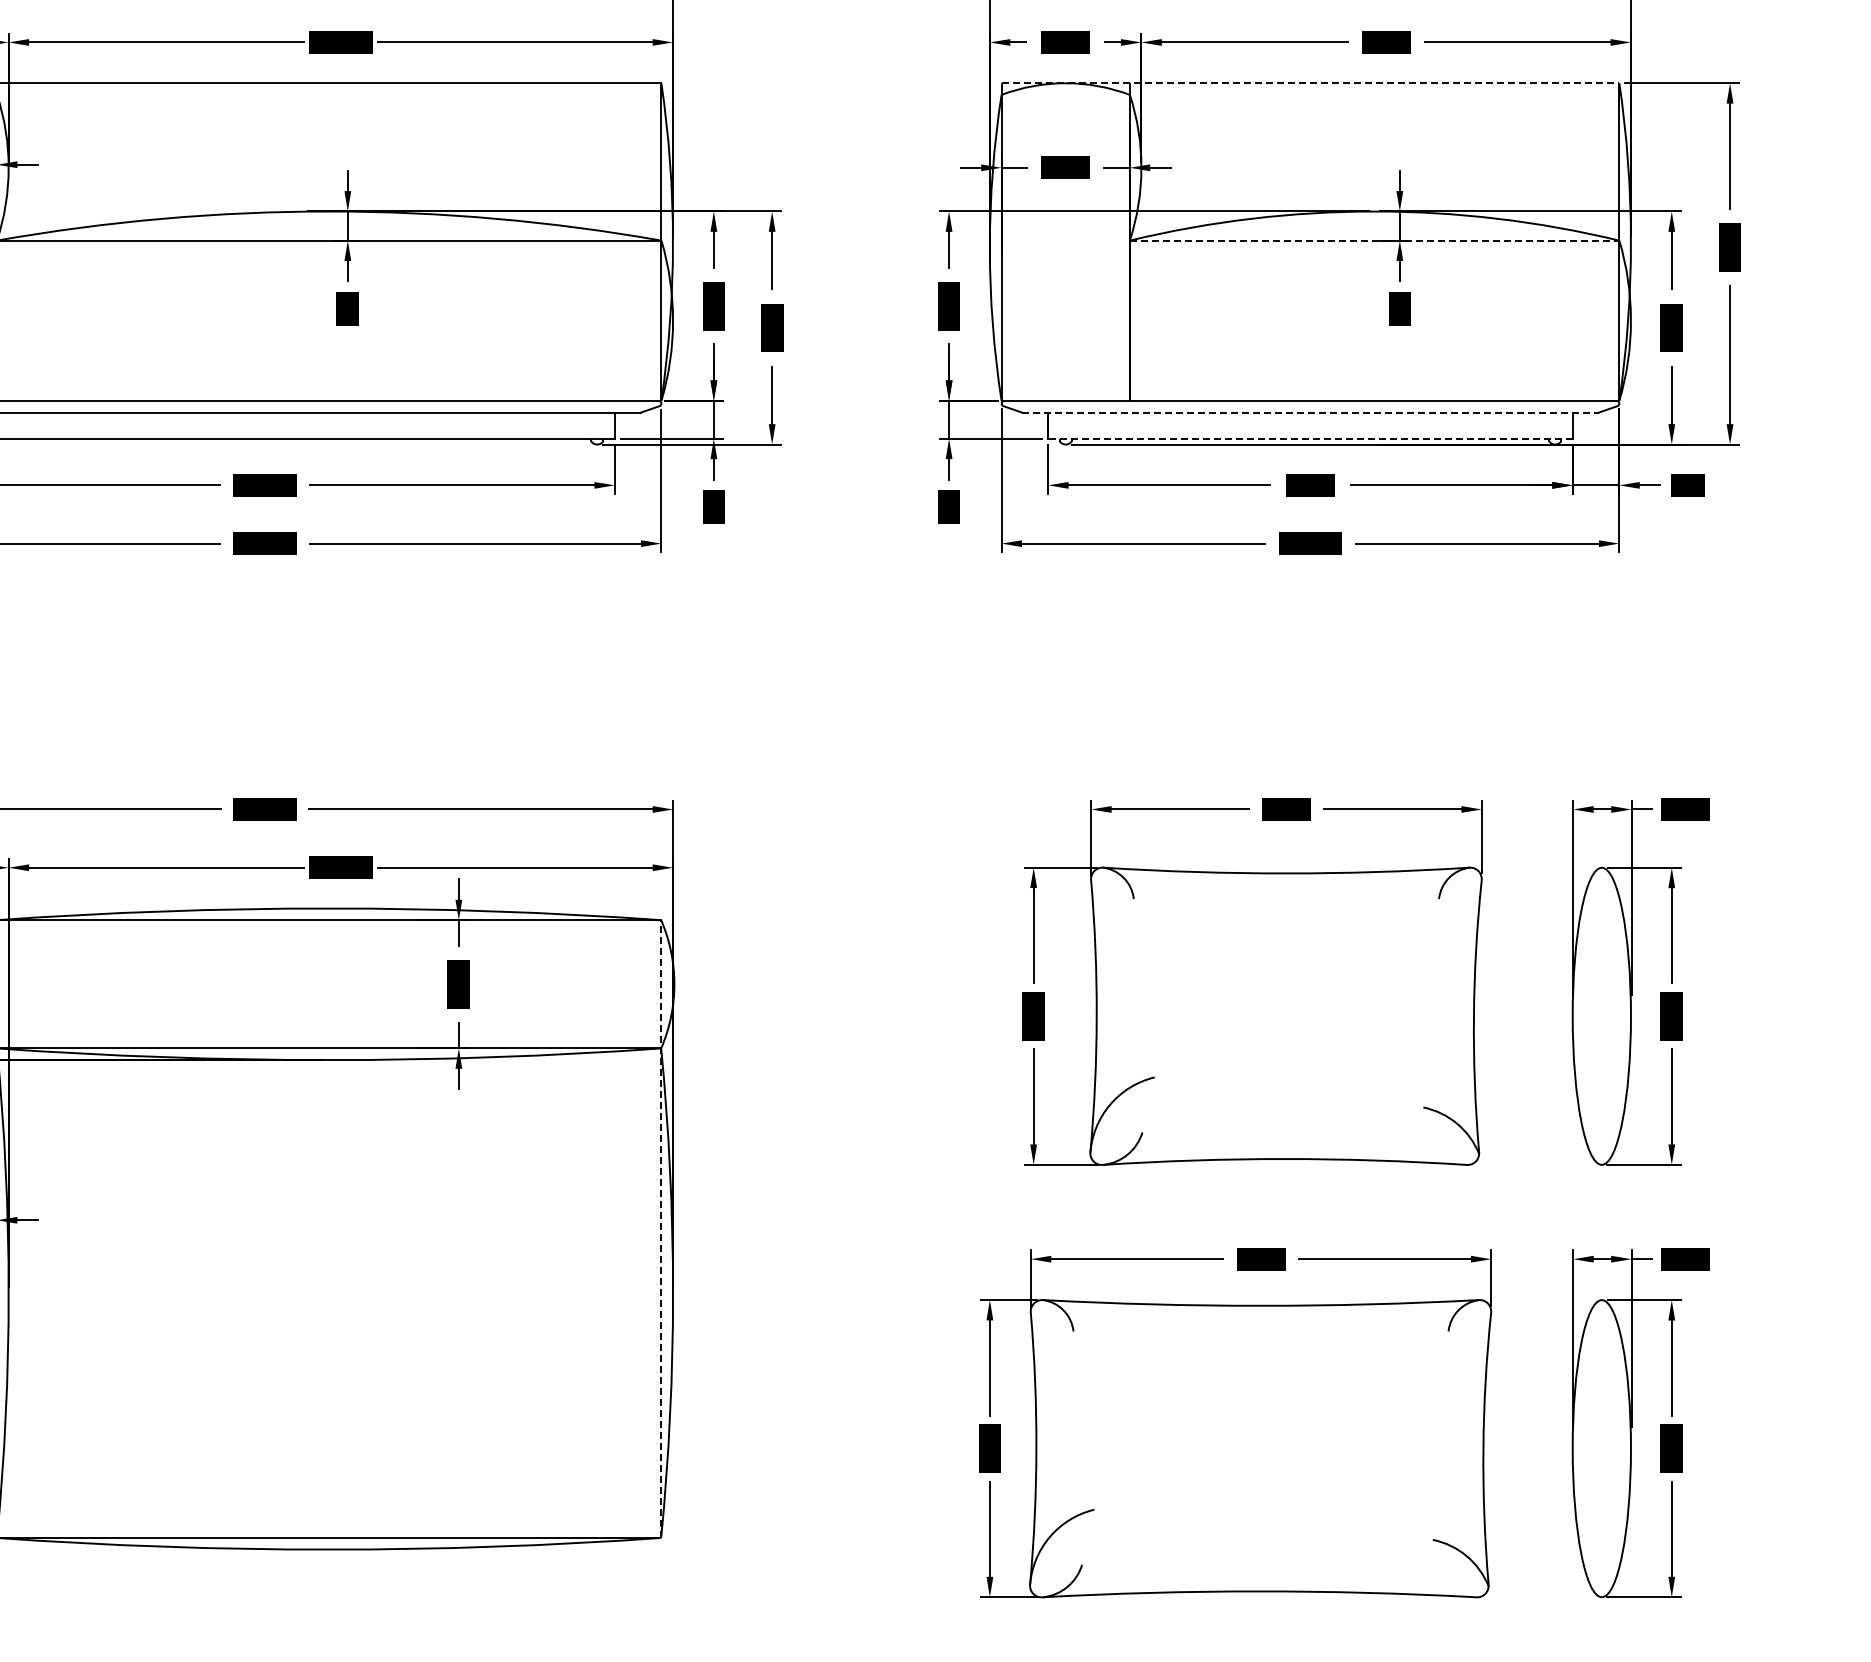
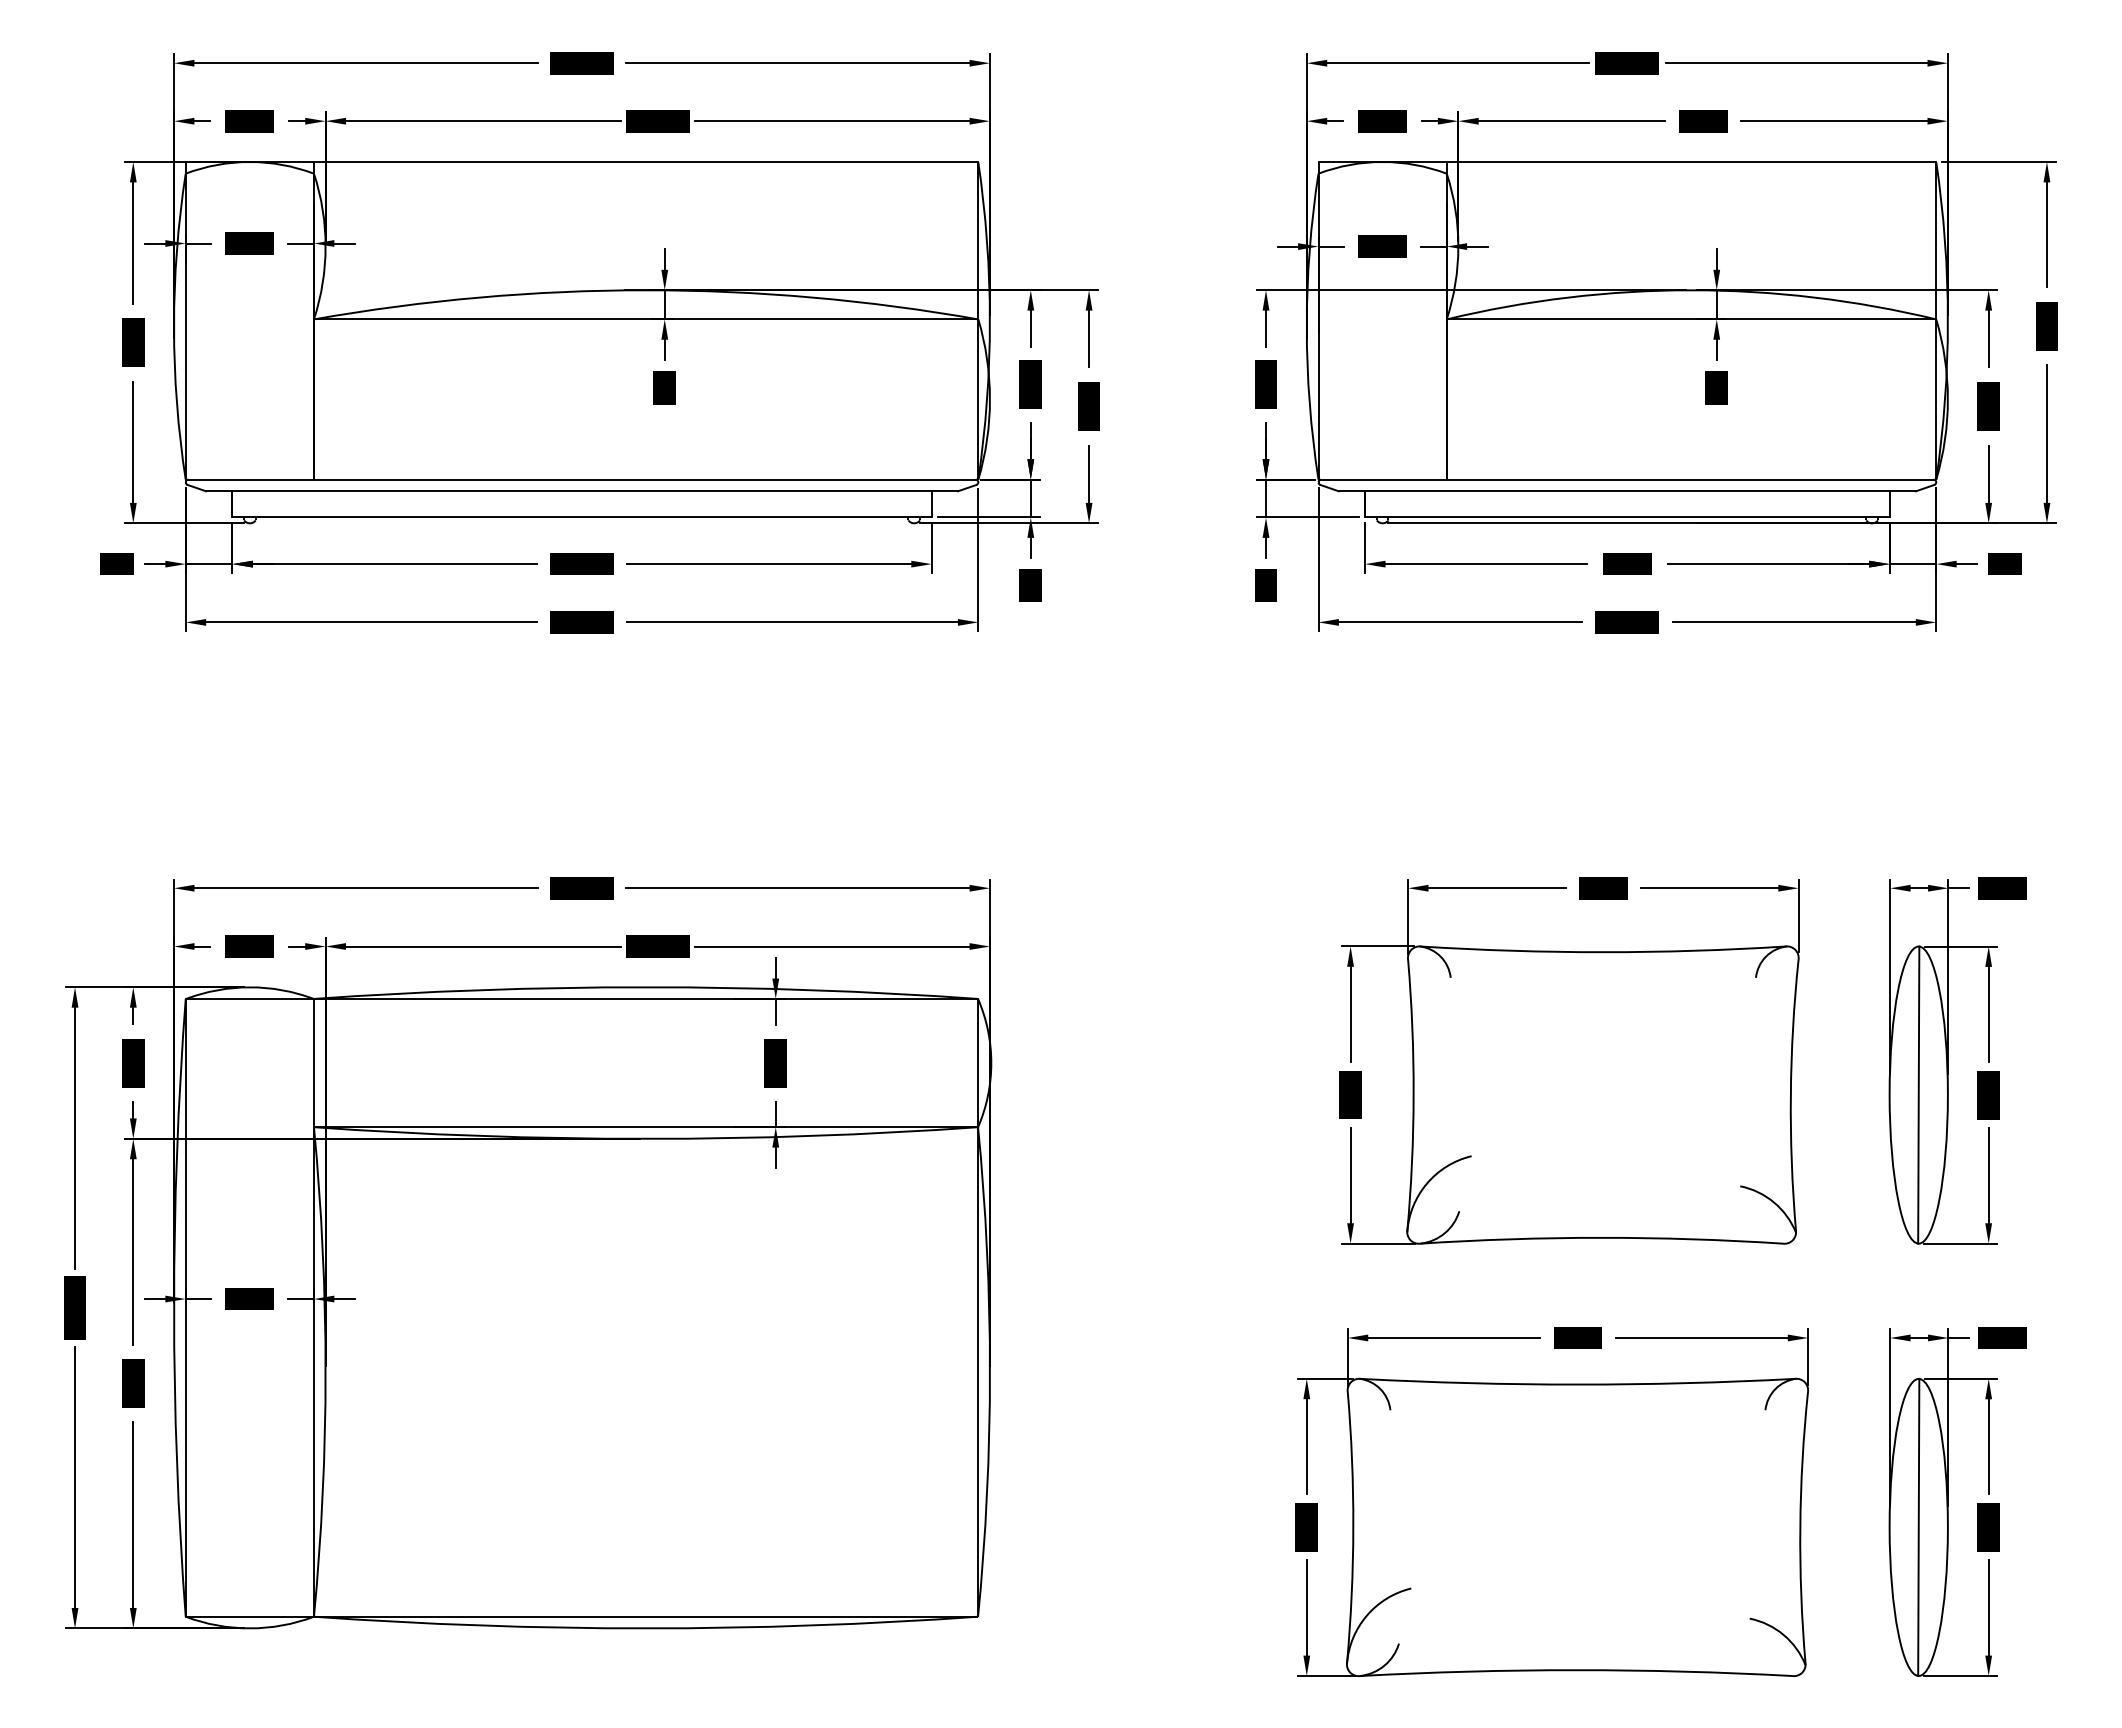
line: (1310, 83) -> (1627, 162), dashed -> solid
line: (1374, 240) -> (1691, 319), dashed -> solid
line: (1310, 412) -> (1627, 491), dashed -> solid
line: (1309, 438) -> (1626, 517), dashed -> solid
line: (1601, 1015) -> (1918, 1094), added
line: (661, 1228) -> (978, 1307), dashed -> solid
line: (1601, 1448) -> (1918, 1527), added

